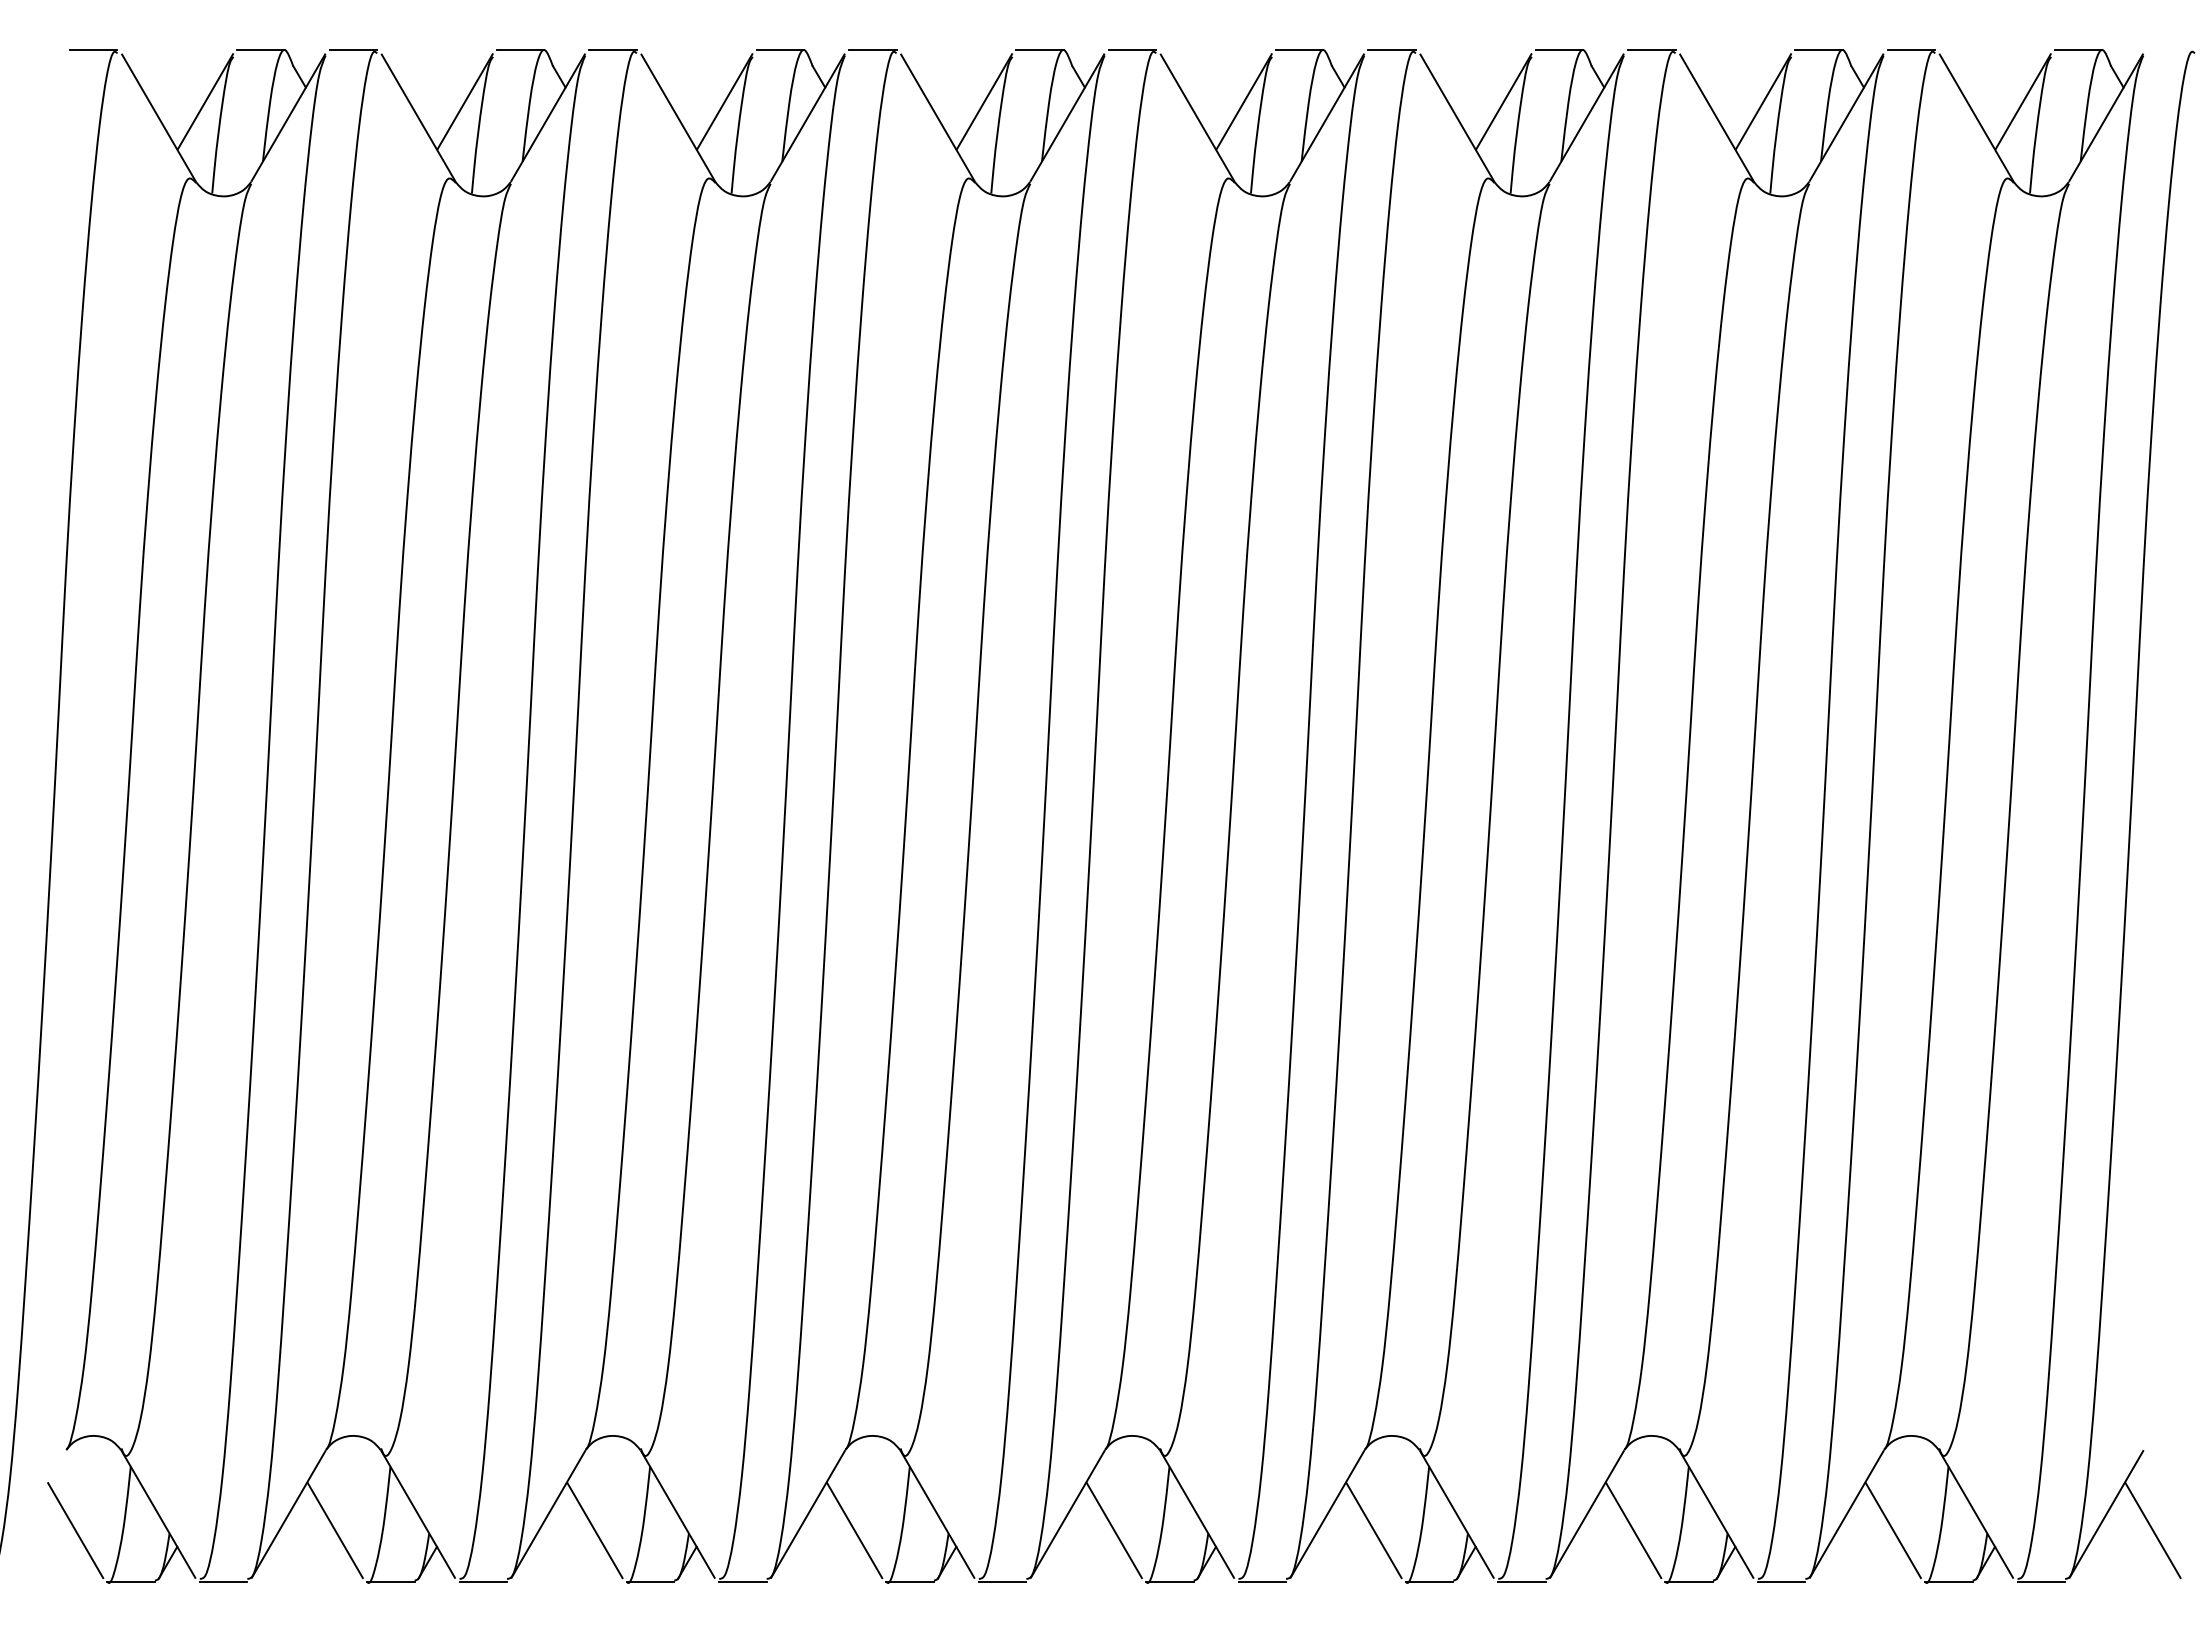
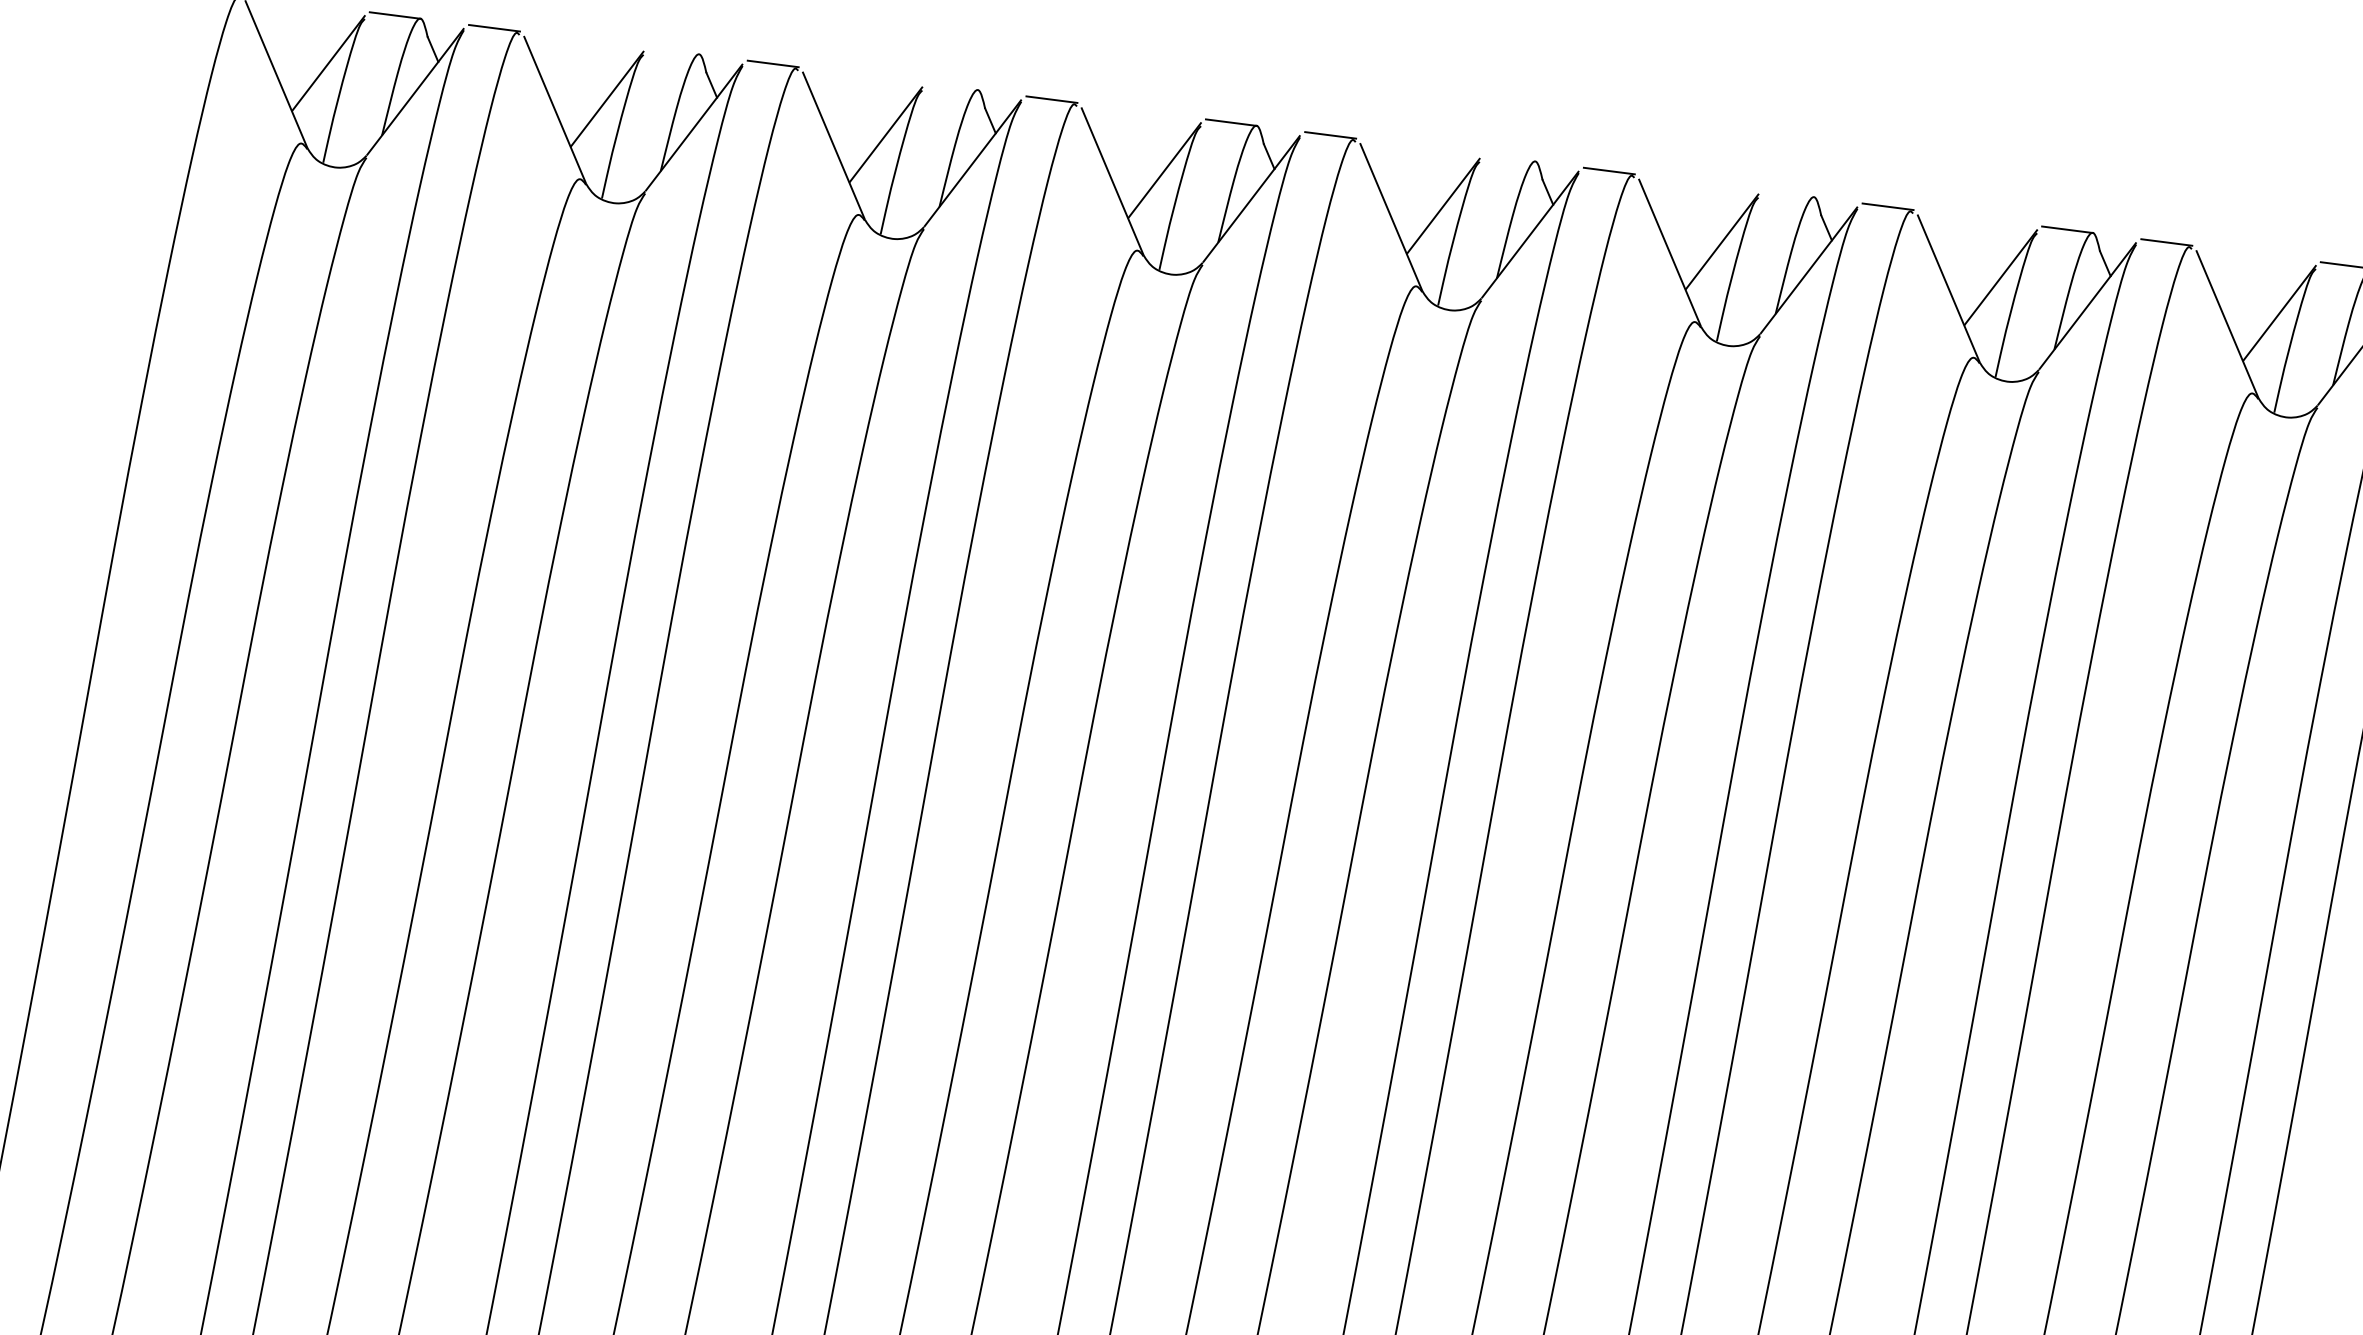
line: (520, 50) -> (673, 51), removed
line: (780, 50) -> (952, 87), removed
line: (1299, 50) -> (1509, 158), removed
line: (1559, 50) -> (1788, 194), removed

